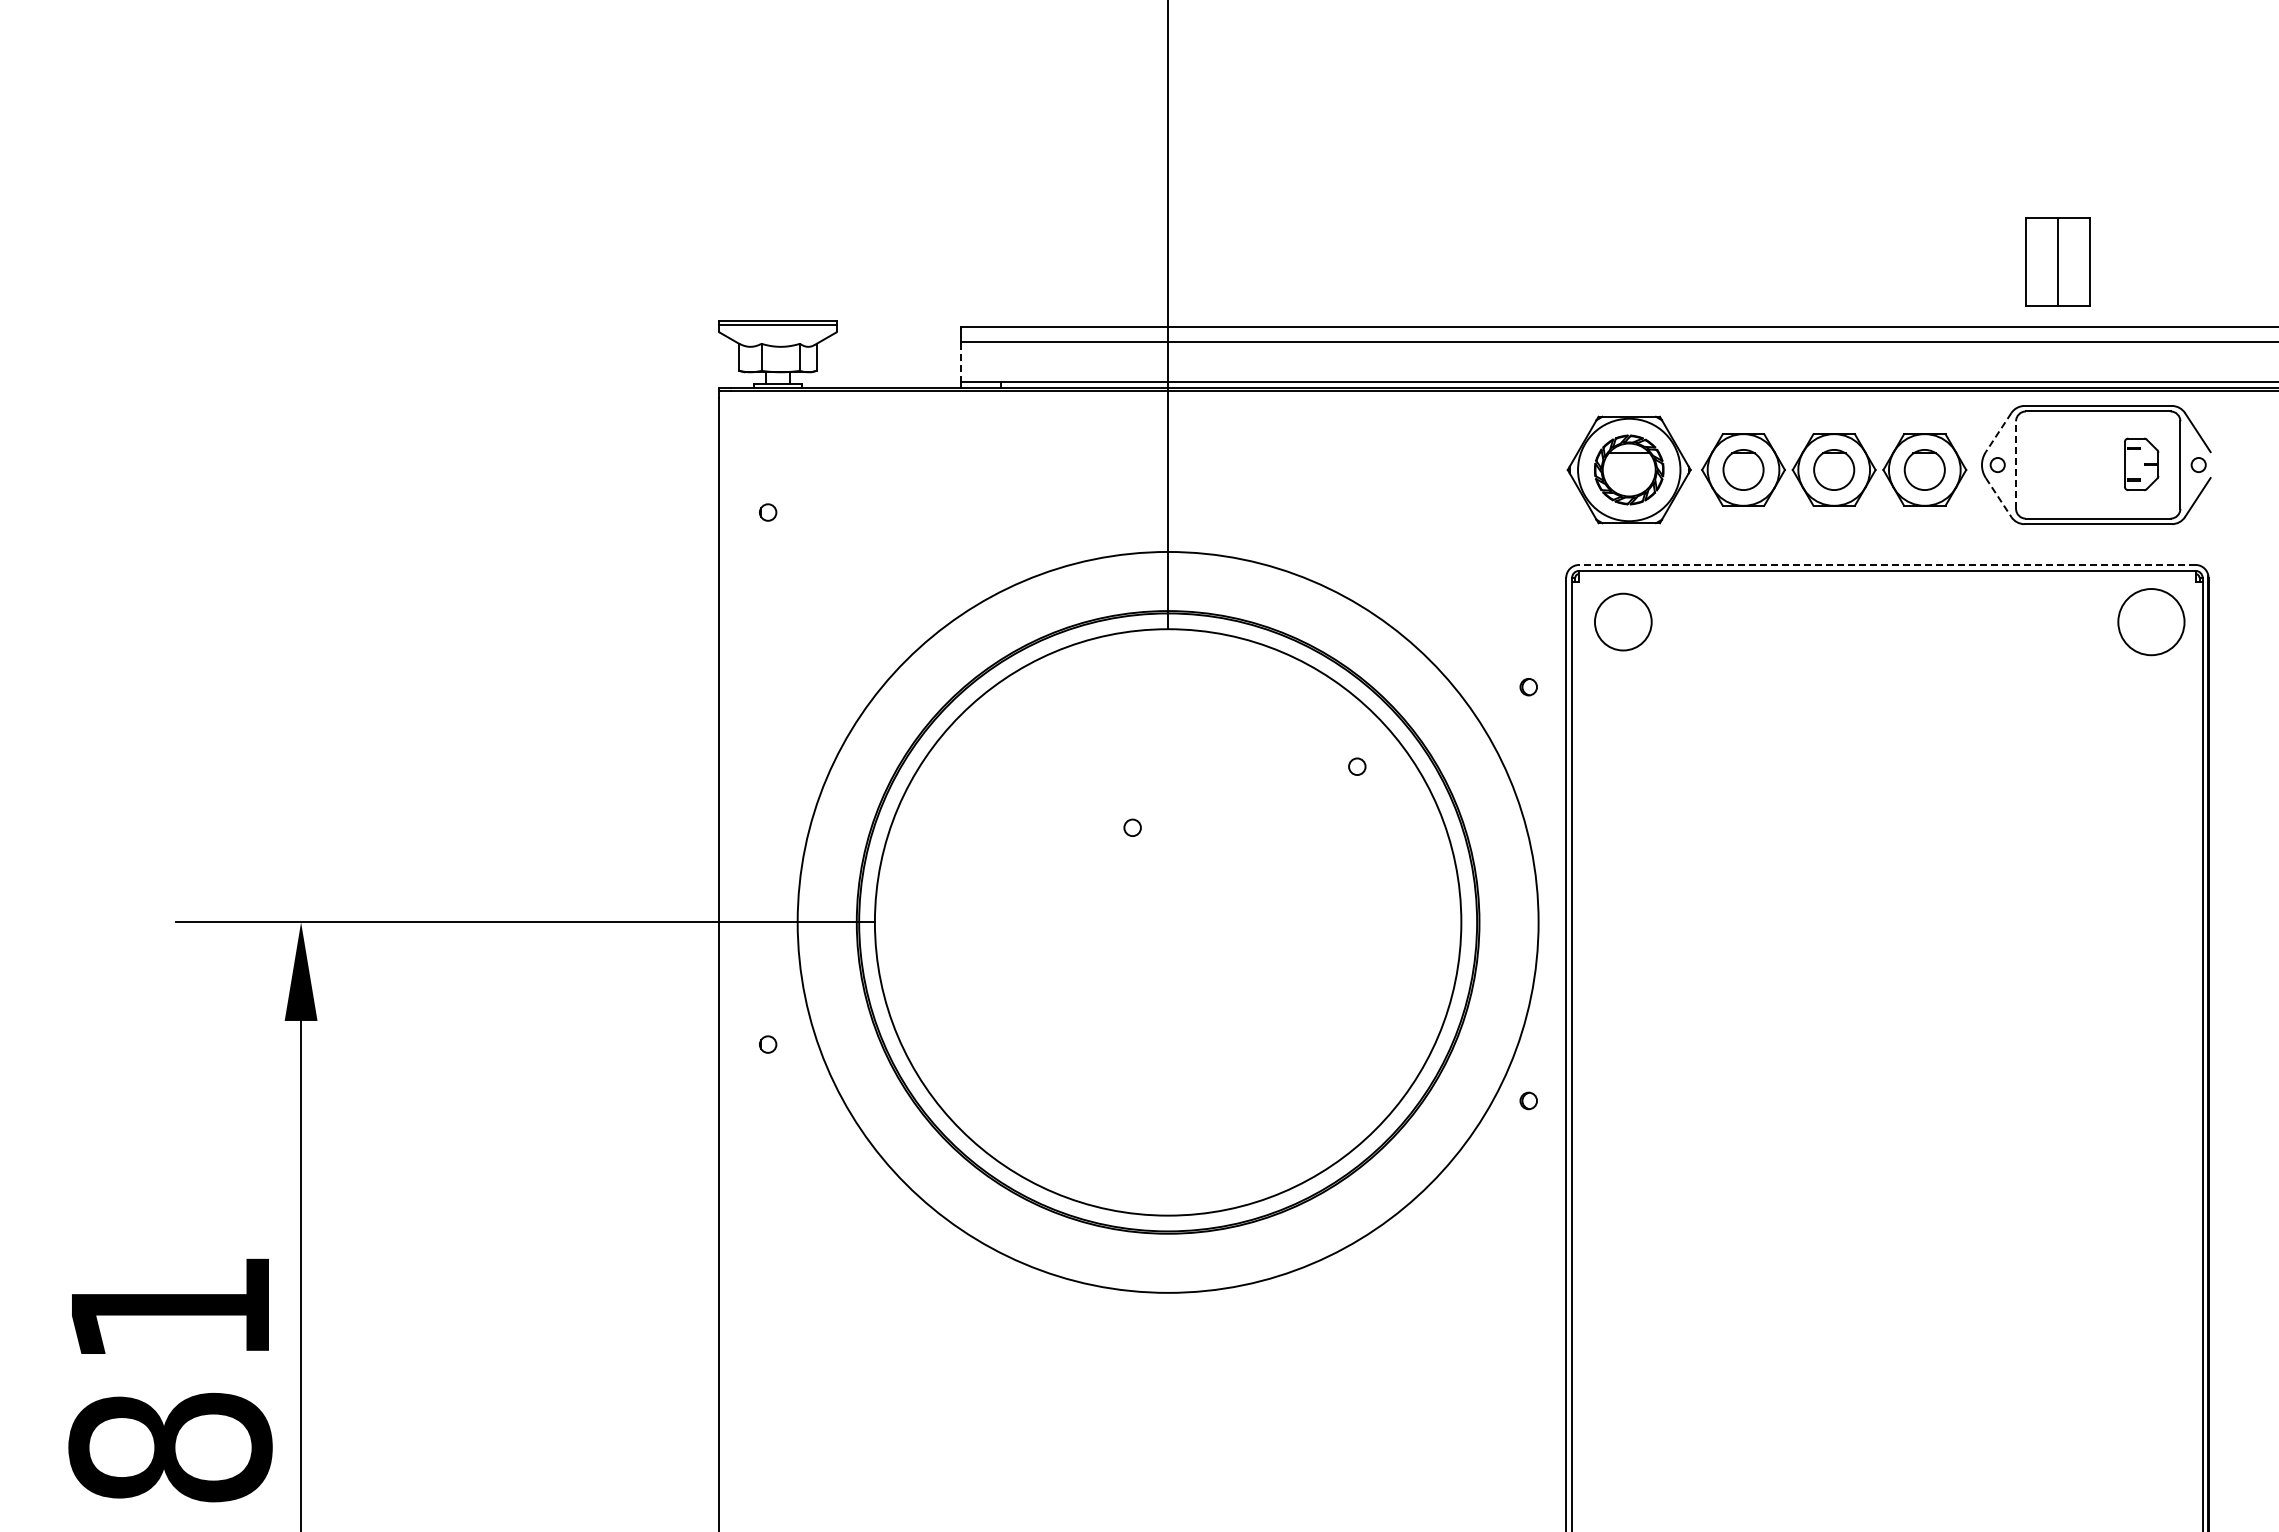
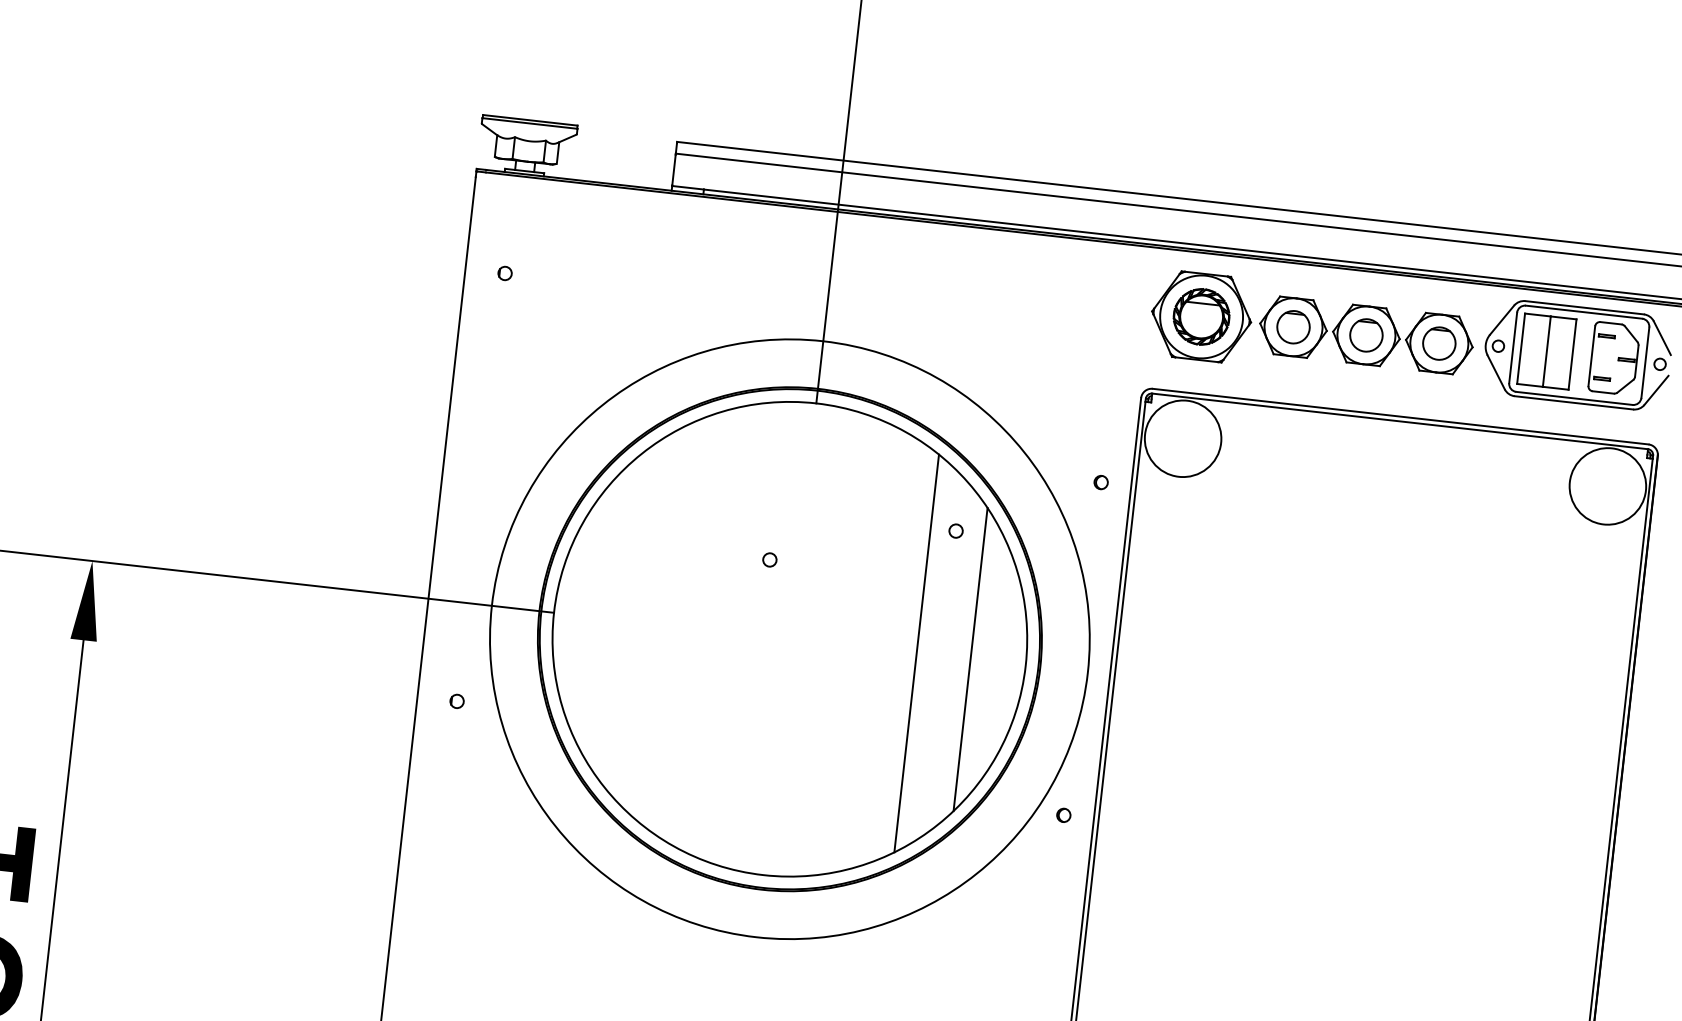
part: (2057, 261) -> (1546, 351), moved
line: (961, 362) -> (674, 170), dashed -> solid
line: (1998, 433) -> (1501, 320), dashed -> solid
part: (2141, 464) -> (1614, 358), size x1.67
line: (2016, 465) -> (1513, 348), dashed -> solid
line: (1998, 497) -> (1496, 372), dashed -> solid
line: (1886, 564) -> (1399, 416), dashed -> solid
circle: (1623, 621) -> (1183, 438), size x1.67
circle: (2151, 621) -> (1608, 485), size x1.43
line: (1392, 921) -> (970, 658), added
line: (1325, 922) -> (916, 653), added

